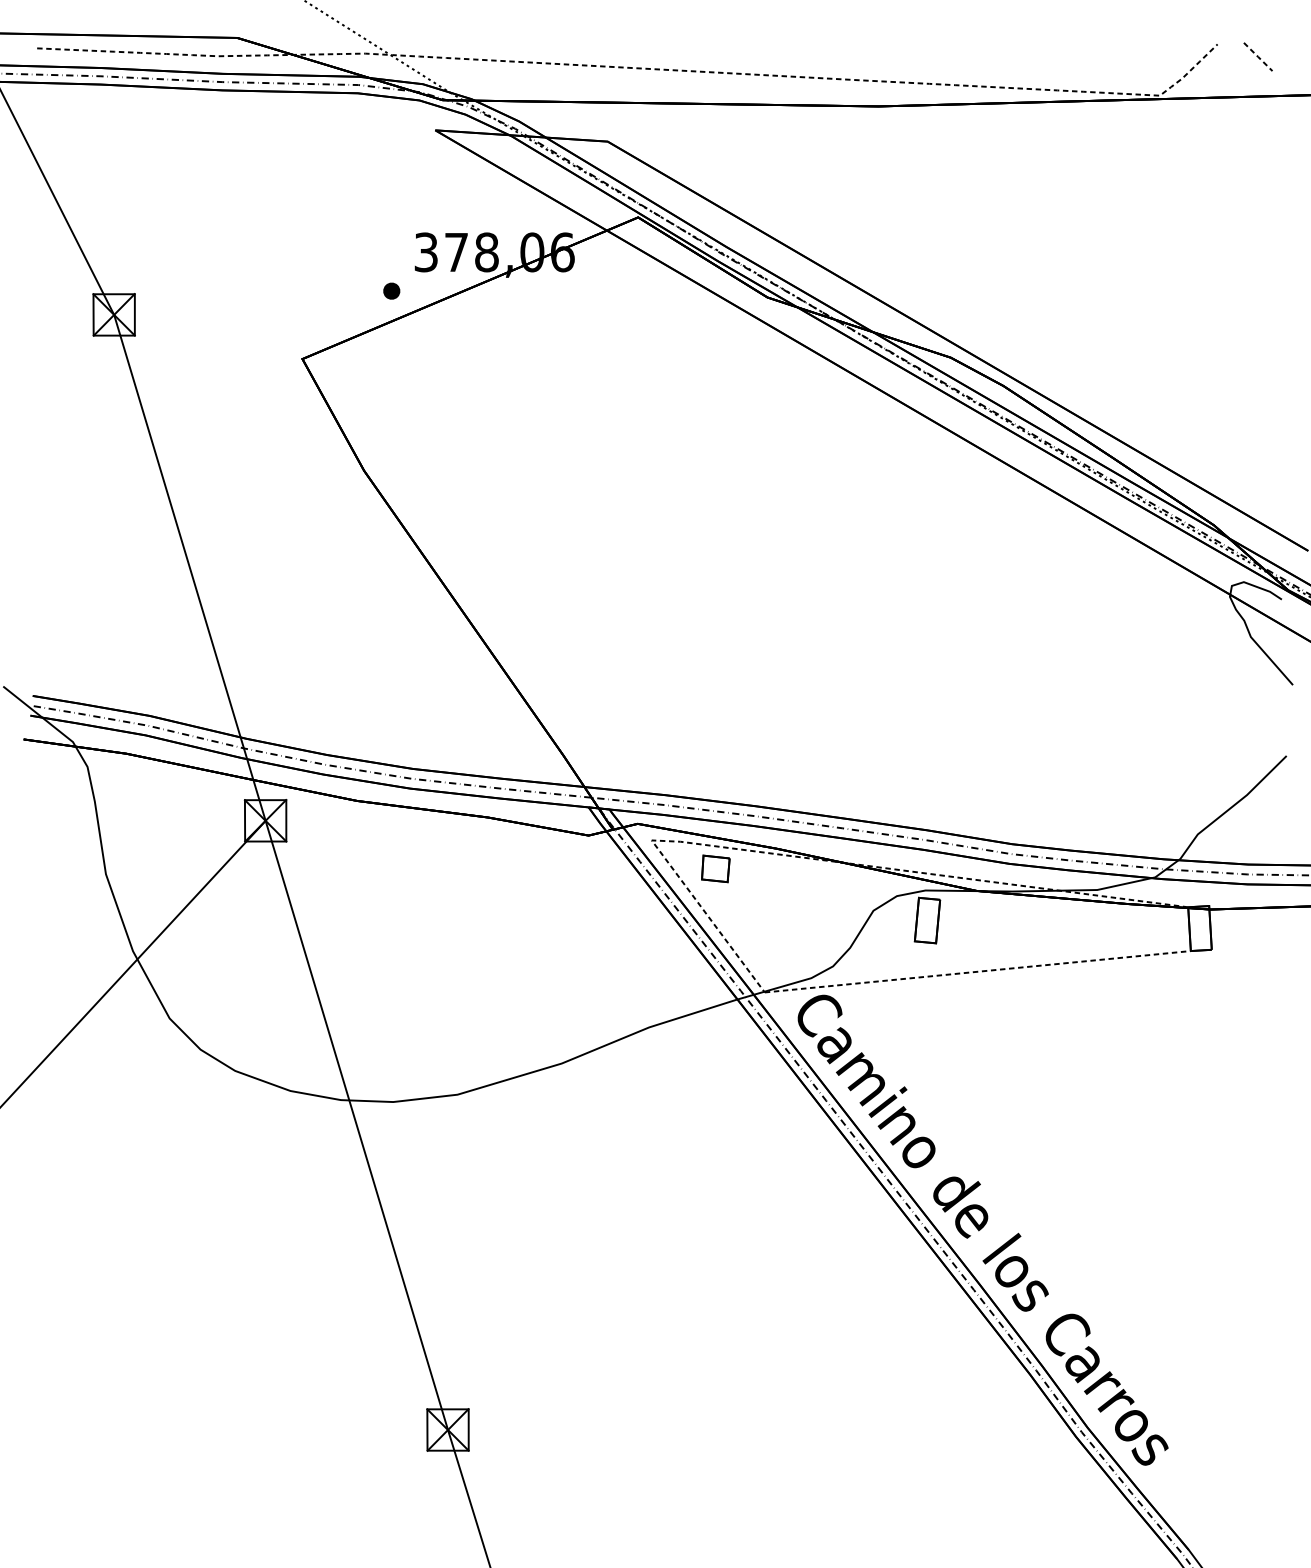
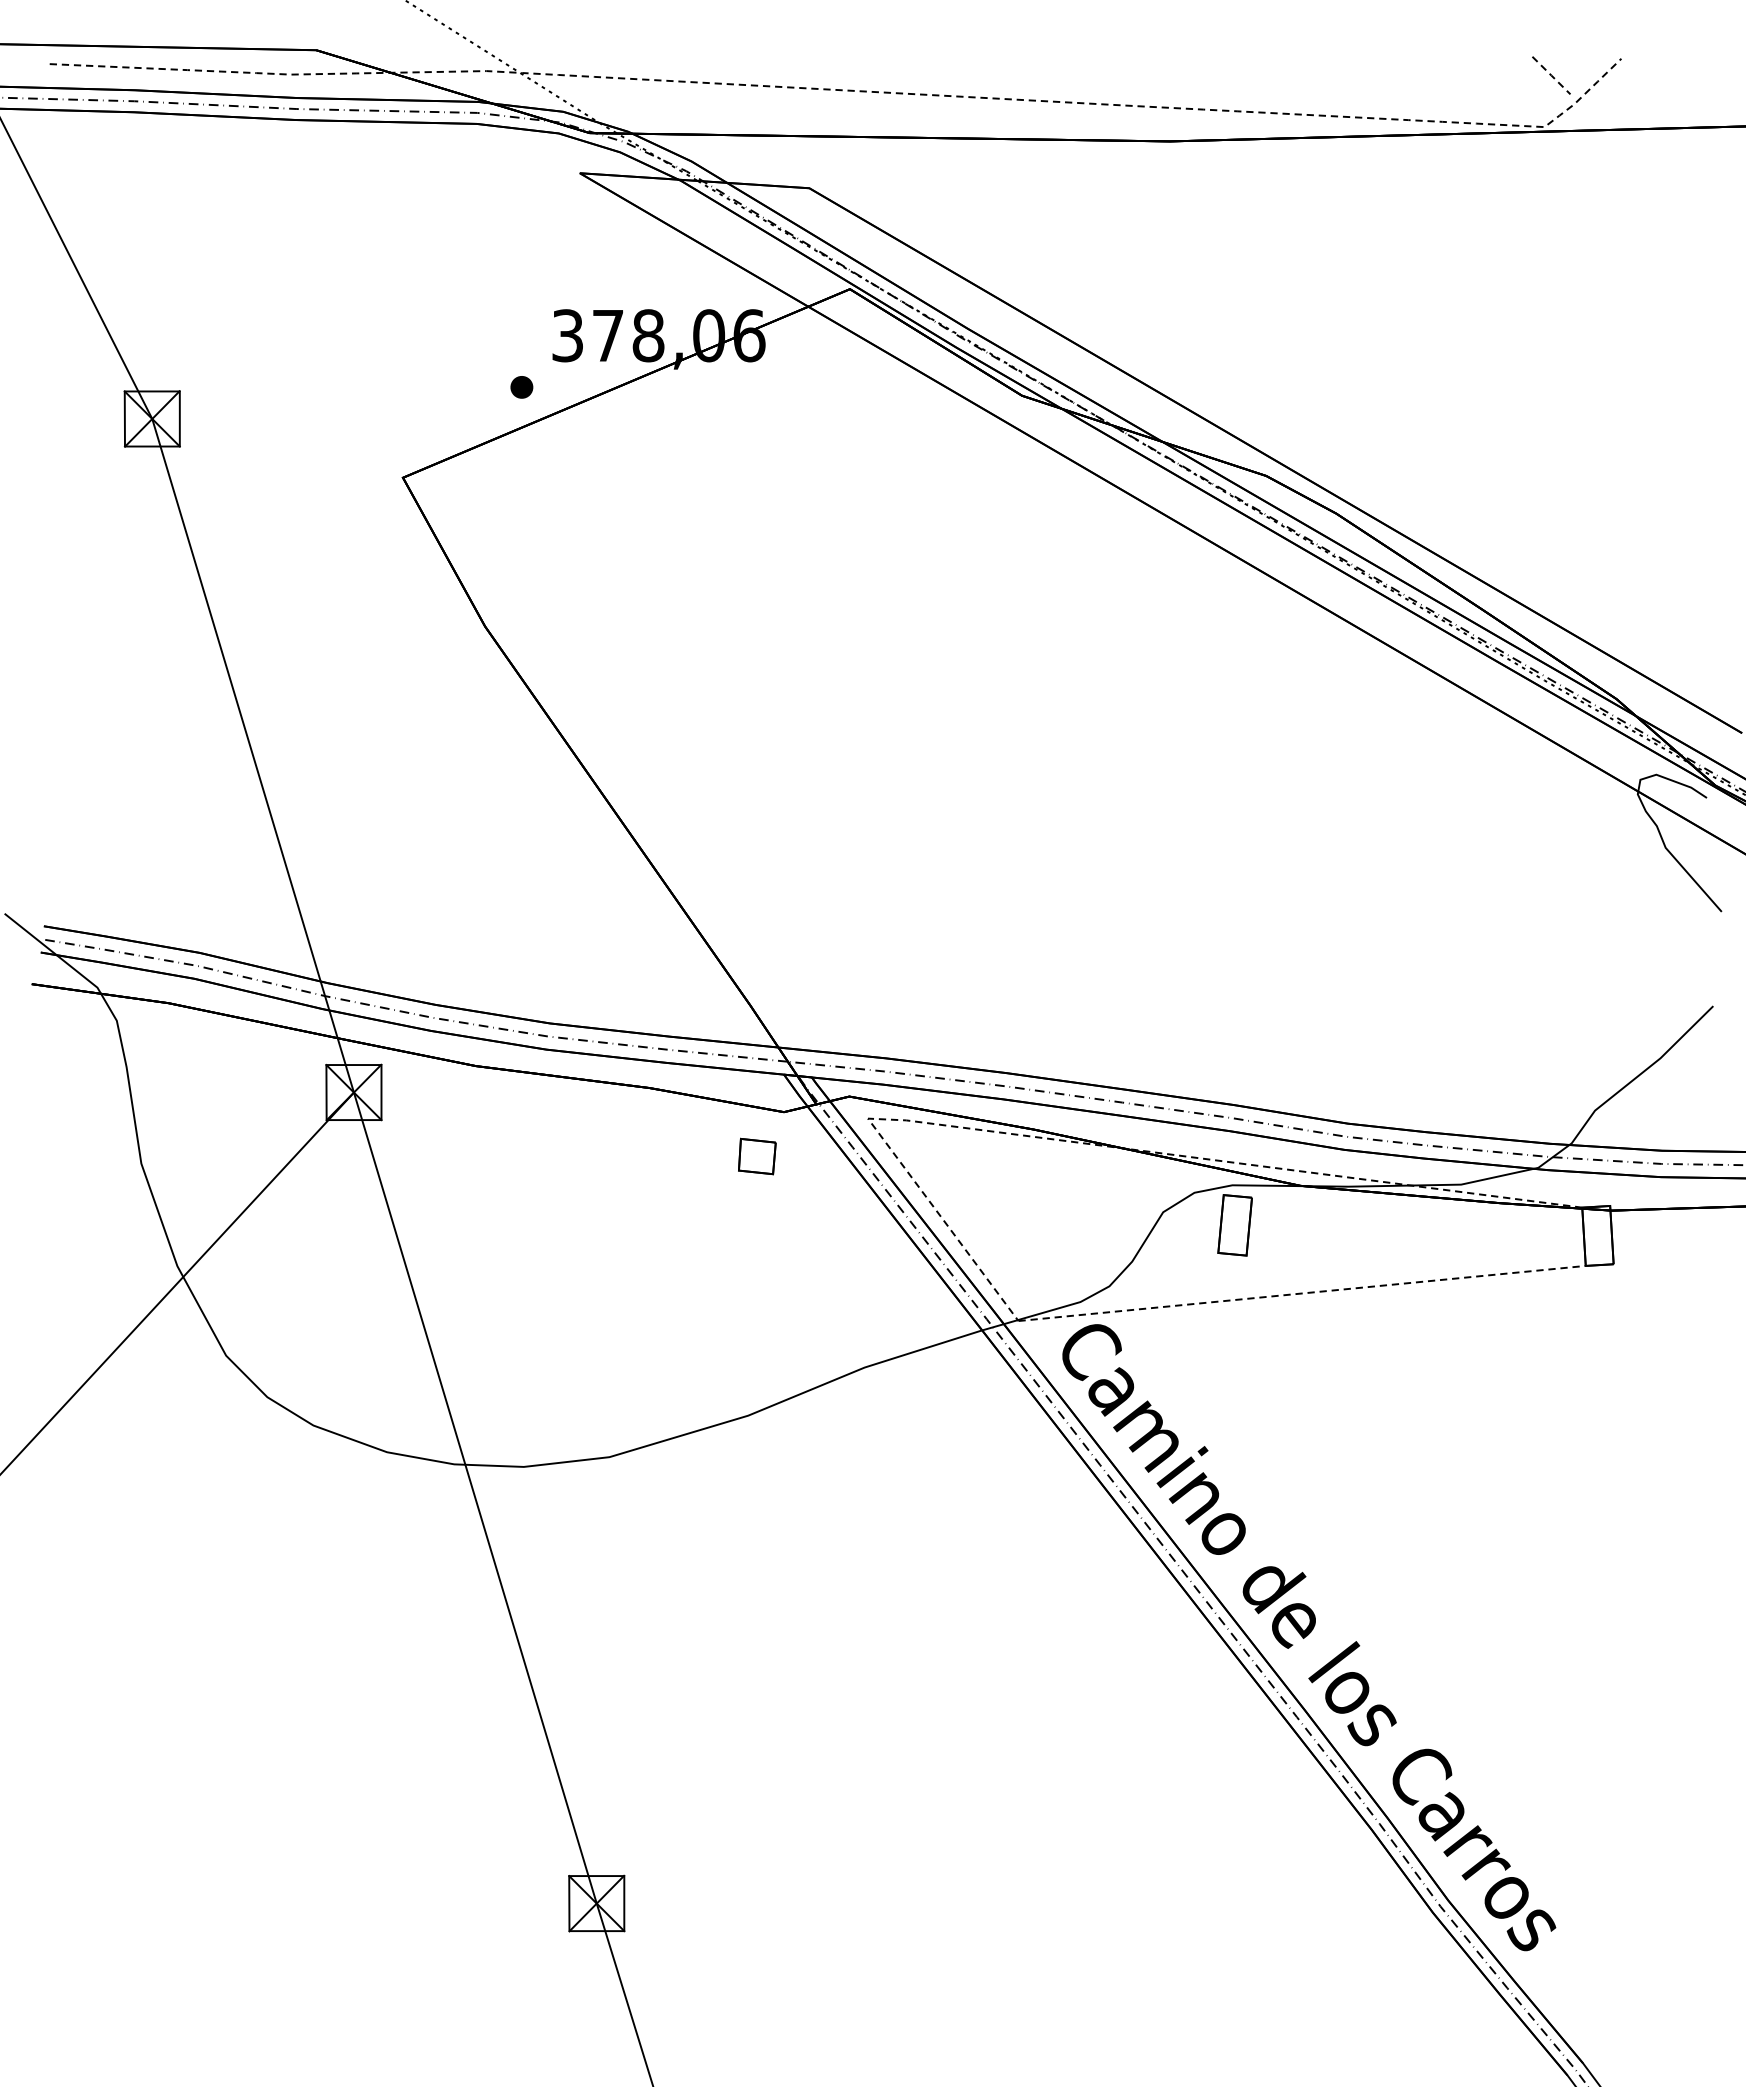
line: (1258, 56) -> (1551, 75), moved
part: (715, 868) -> (757, 1156), moved

